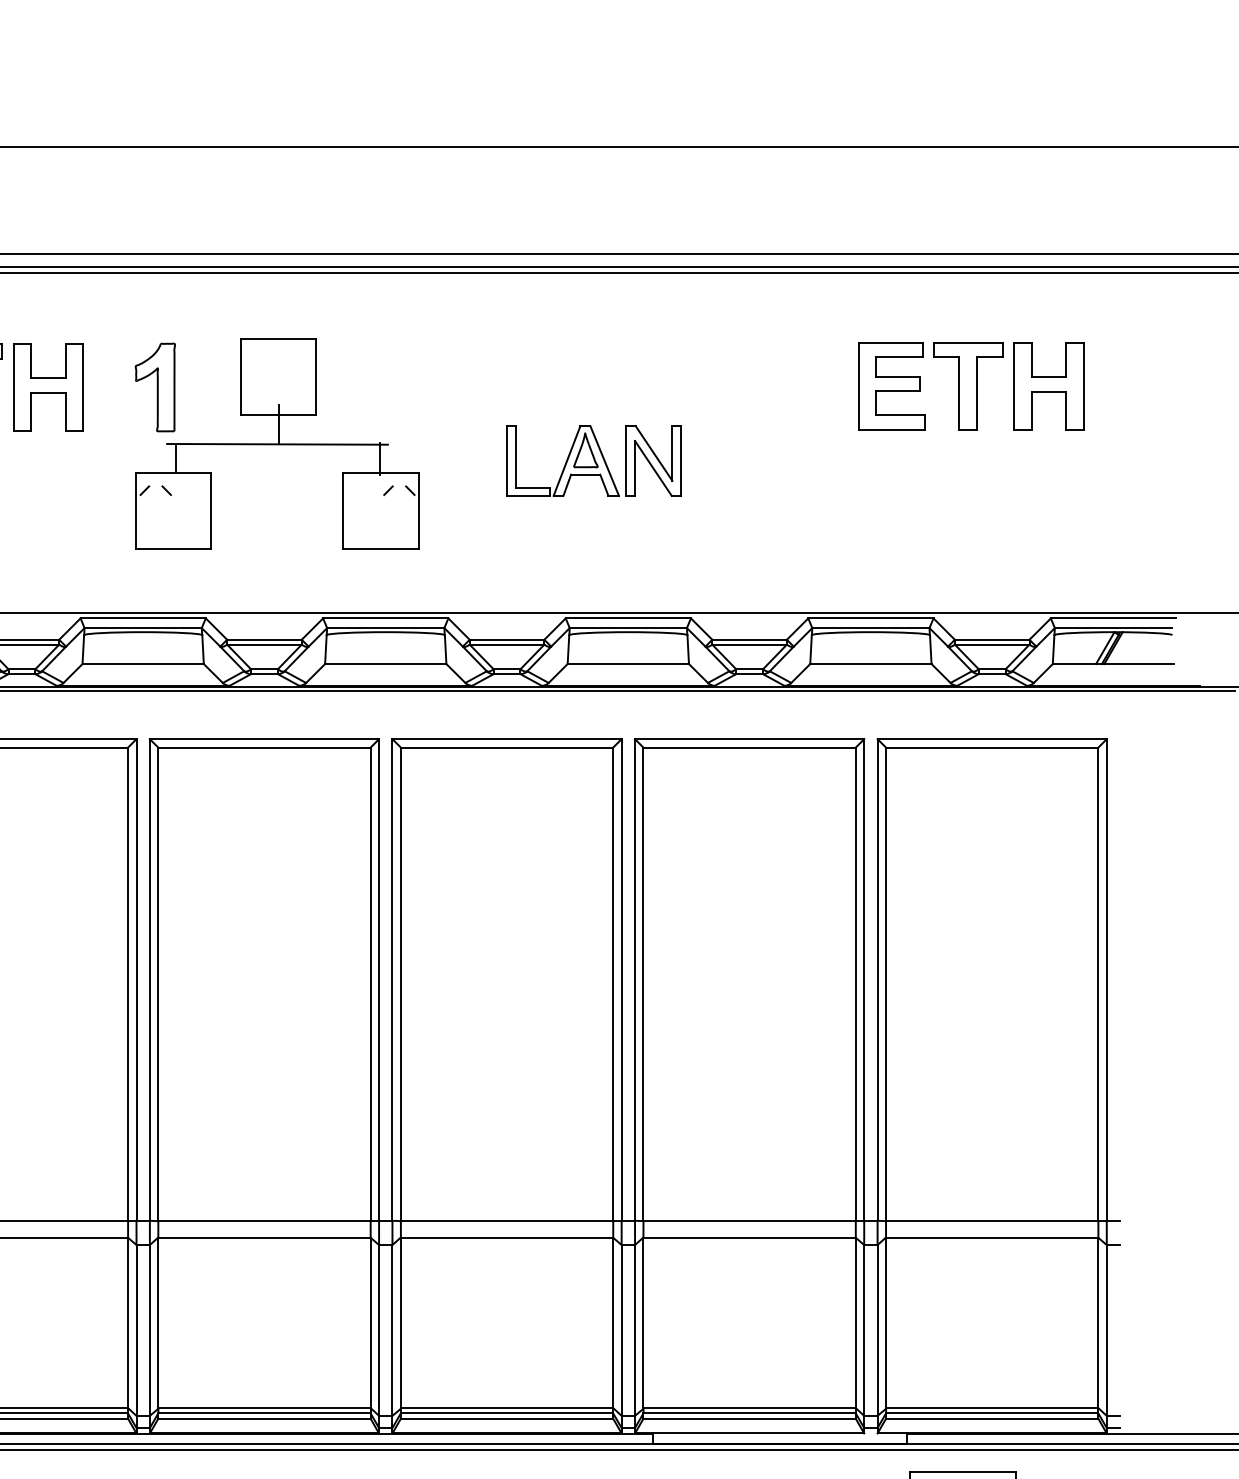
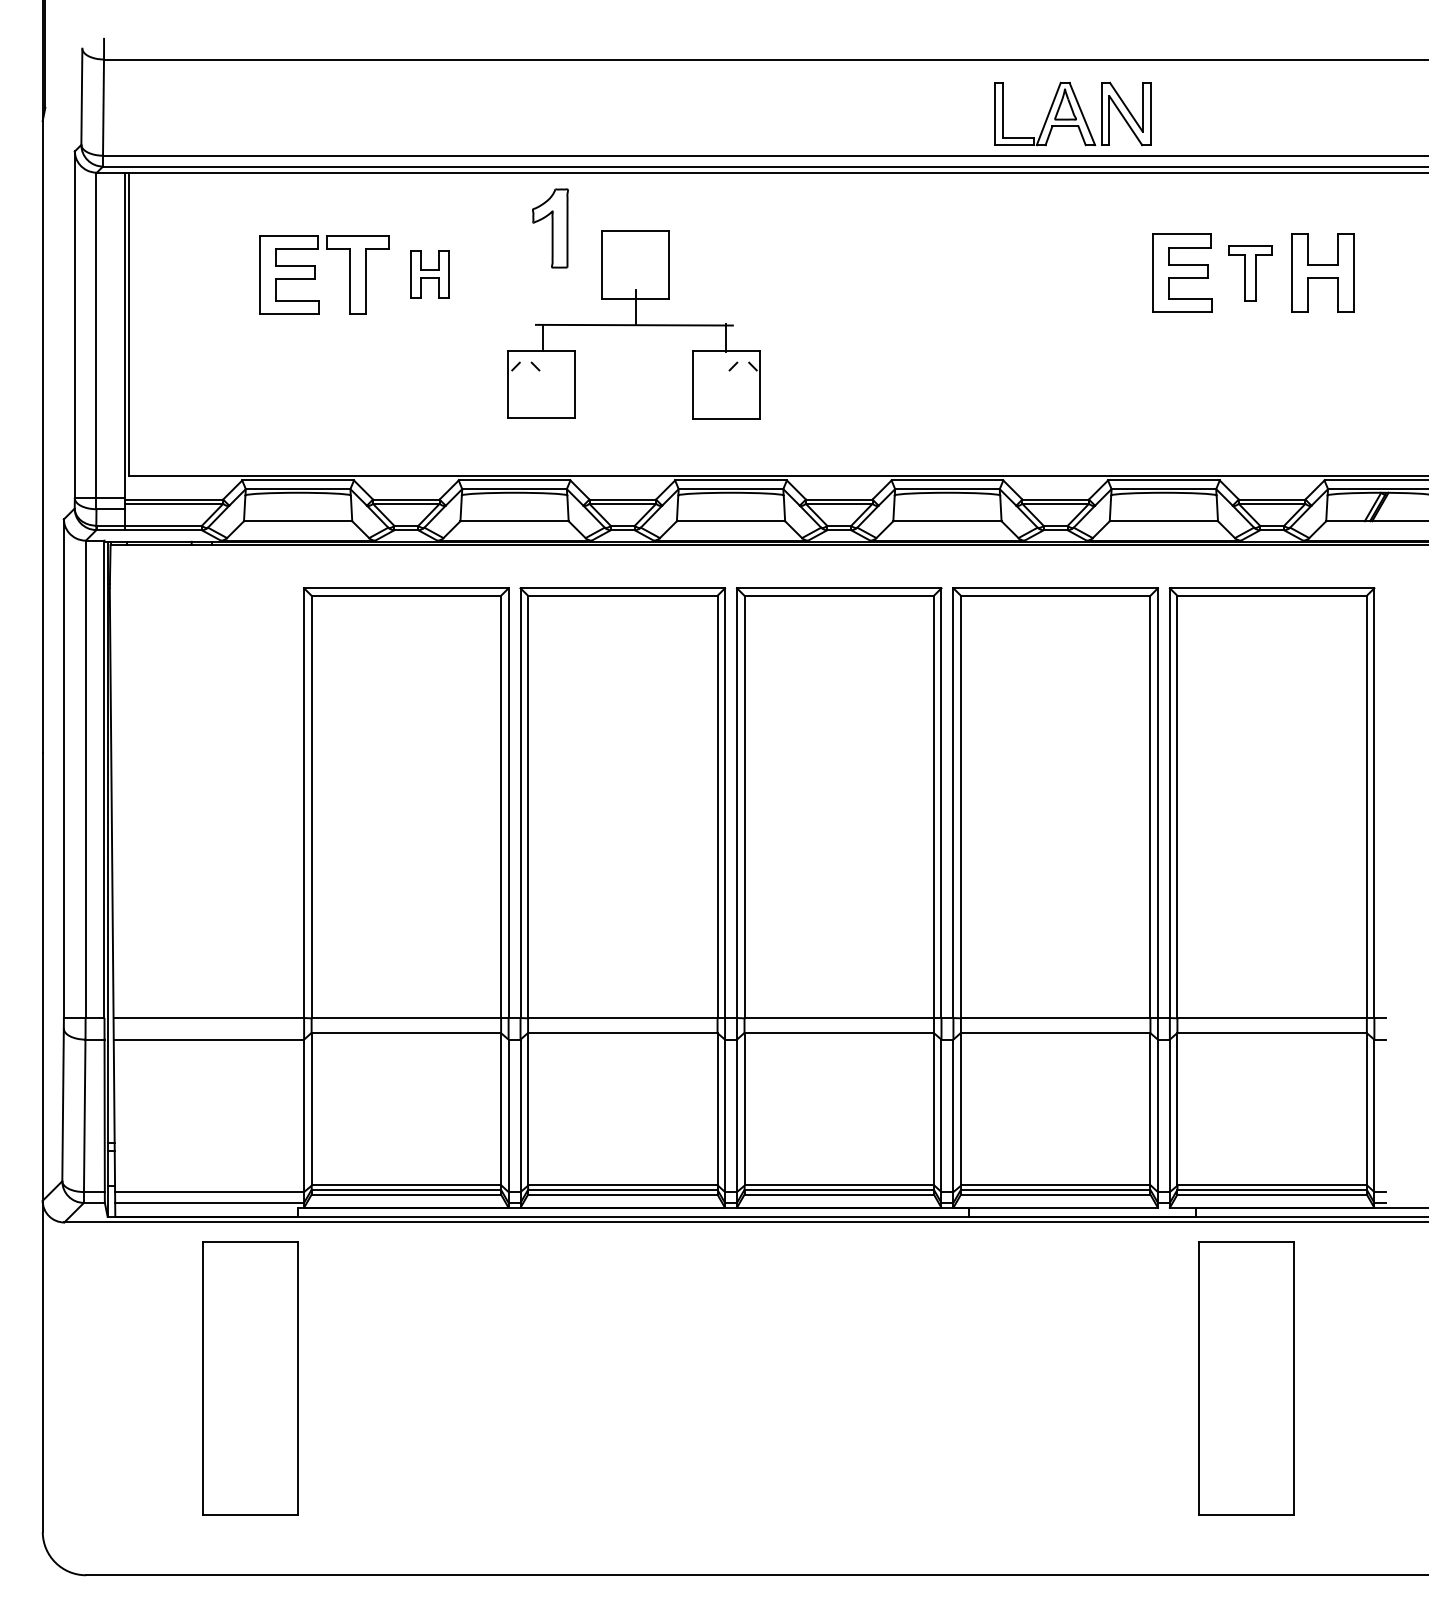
part: (967, 385) -> (1250, 272), size x0.7
part: (47, 387) -> (429, 274), size x0.6
part: (155, 387) -> (550, 228), moved
part: (593, 460) -> (1072, 113), moved

